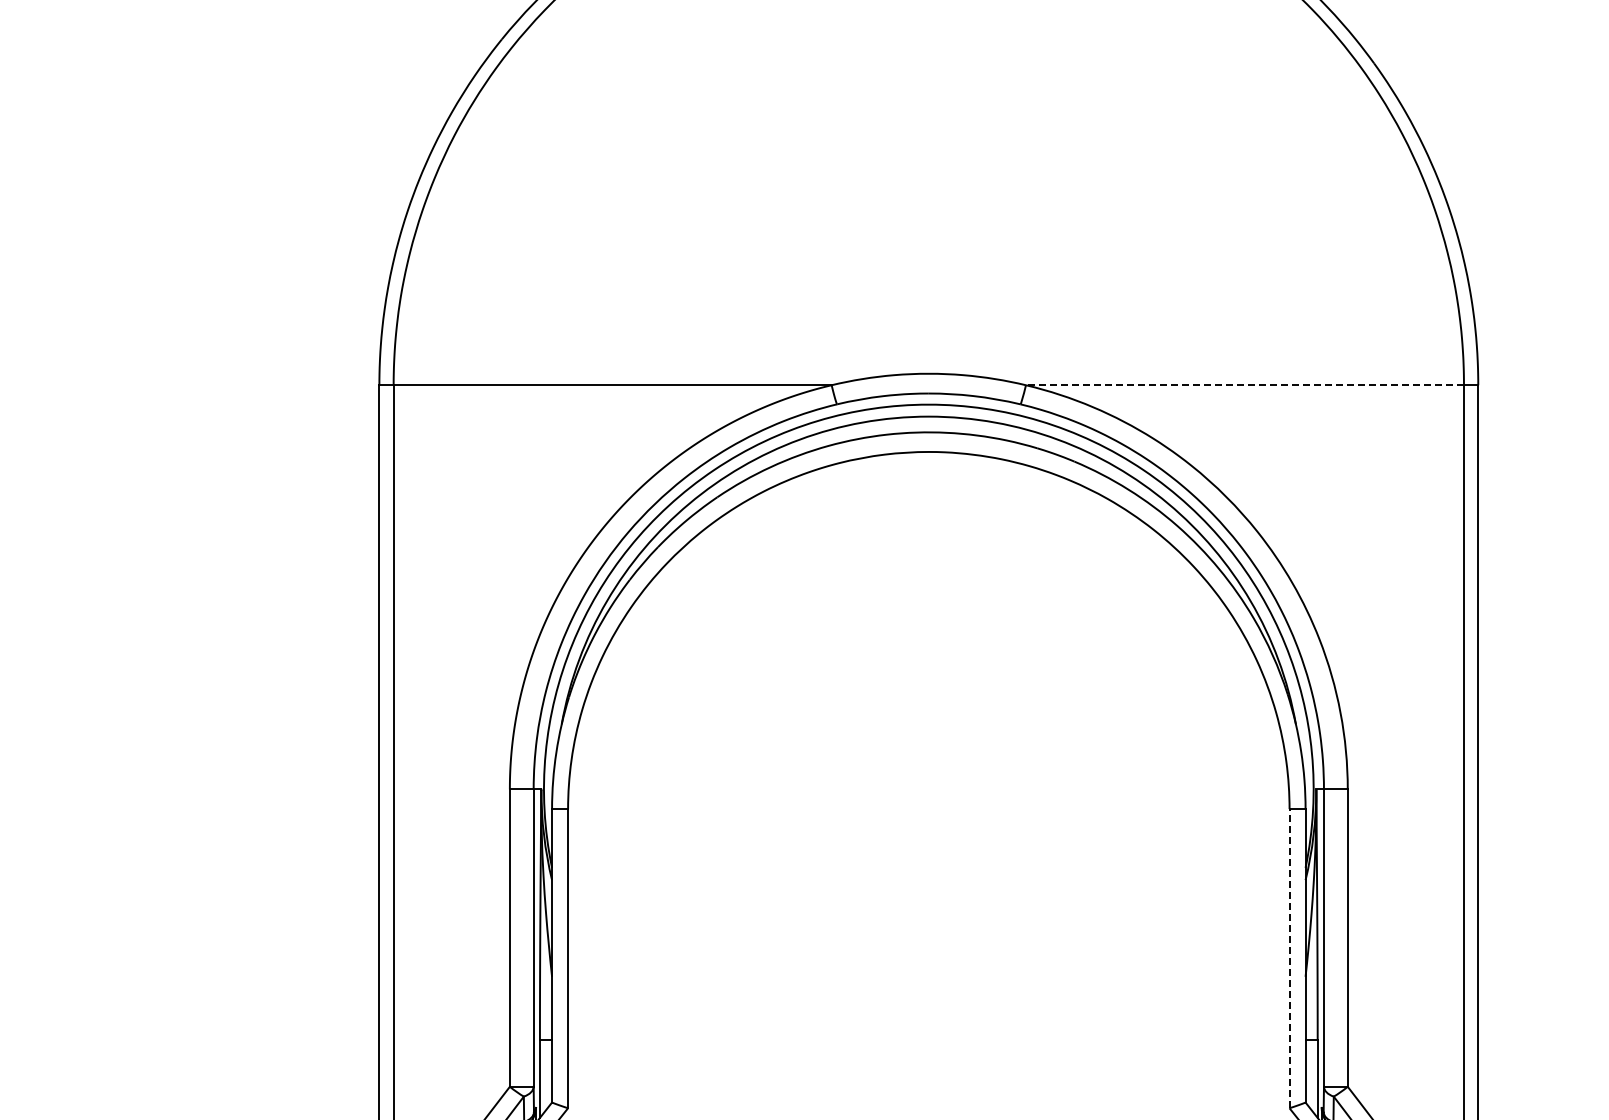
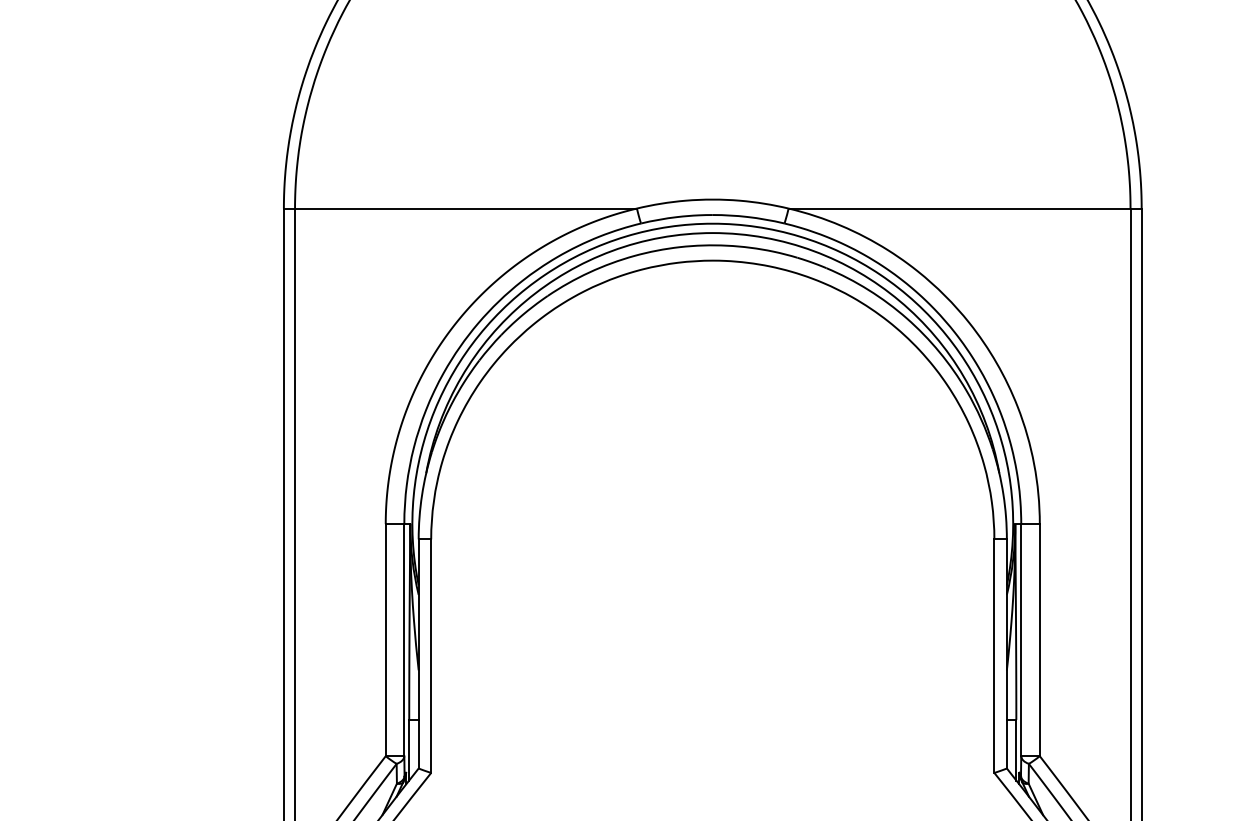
line: (1244, 385) -> (959, 208), dashed -> solid
line: (1289, 958) -> (994, 656), dashed -> solid

